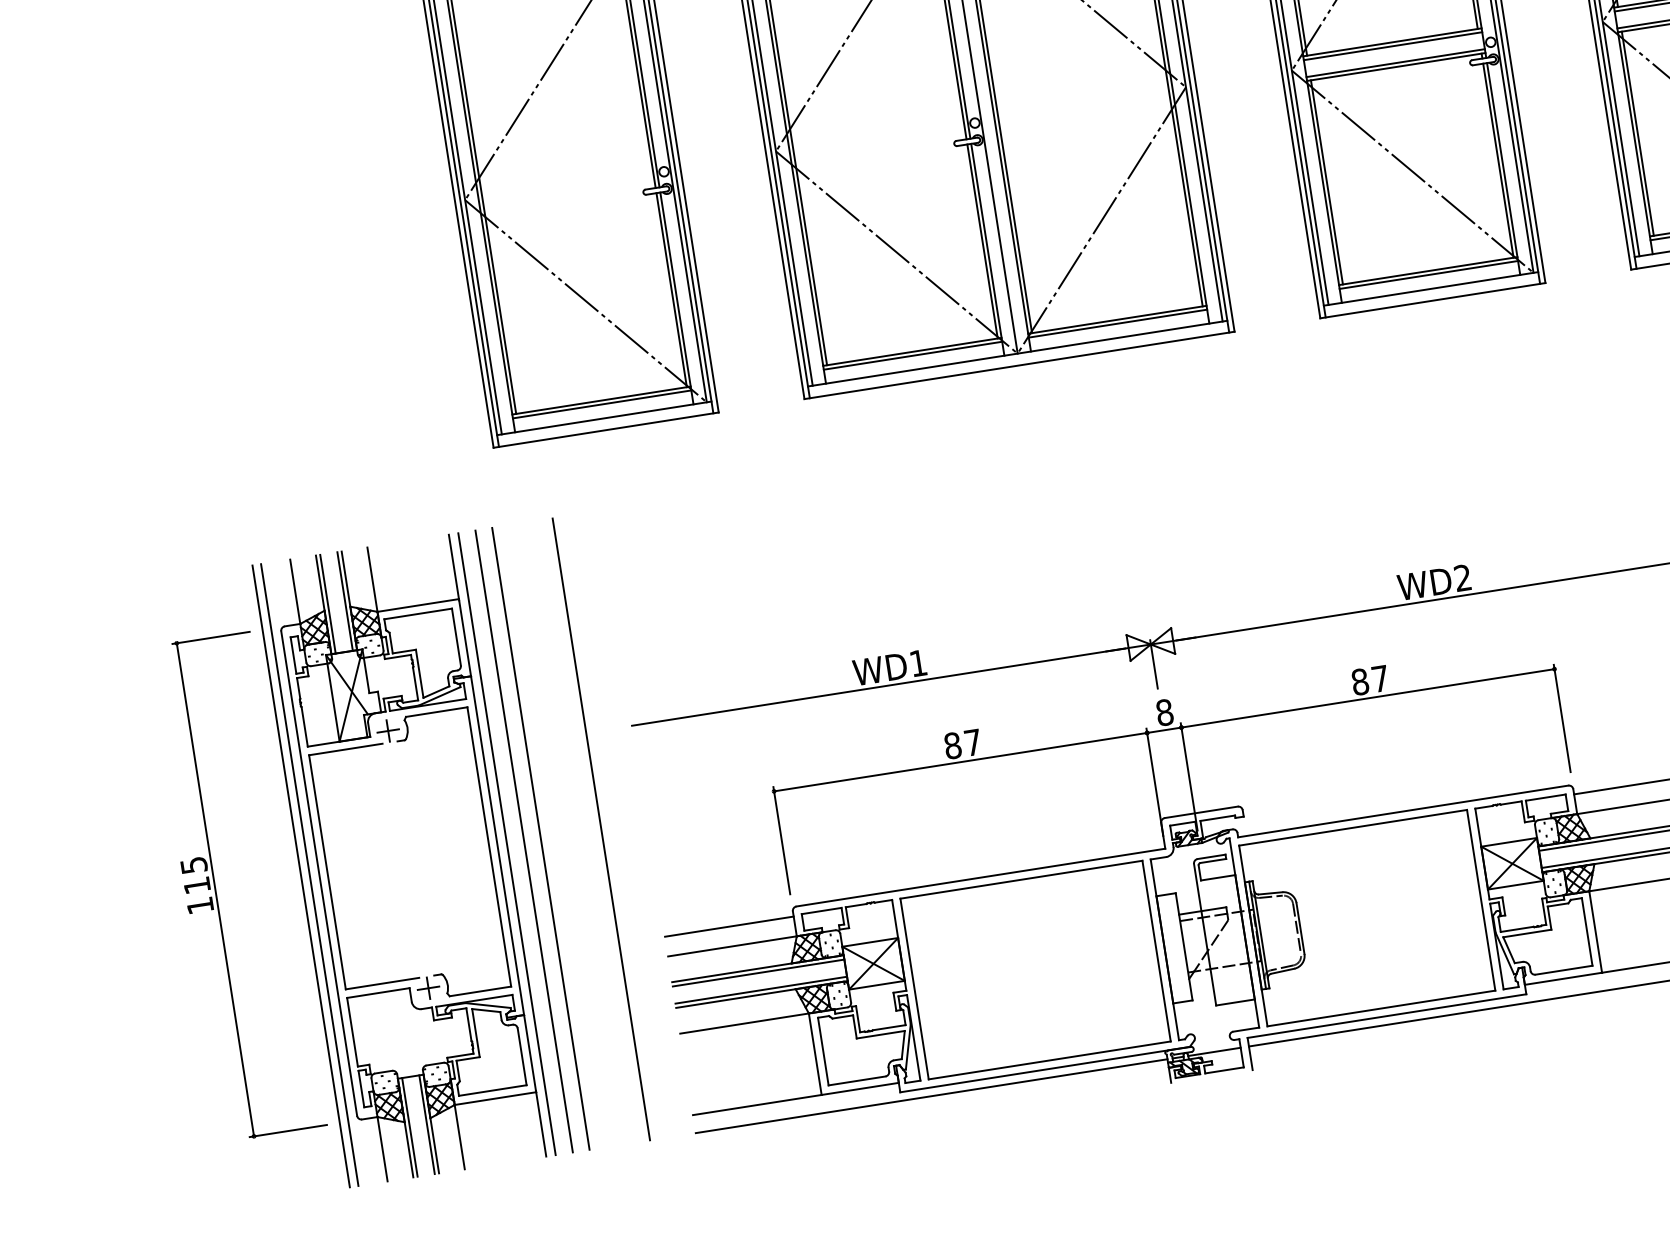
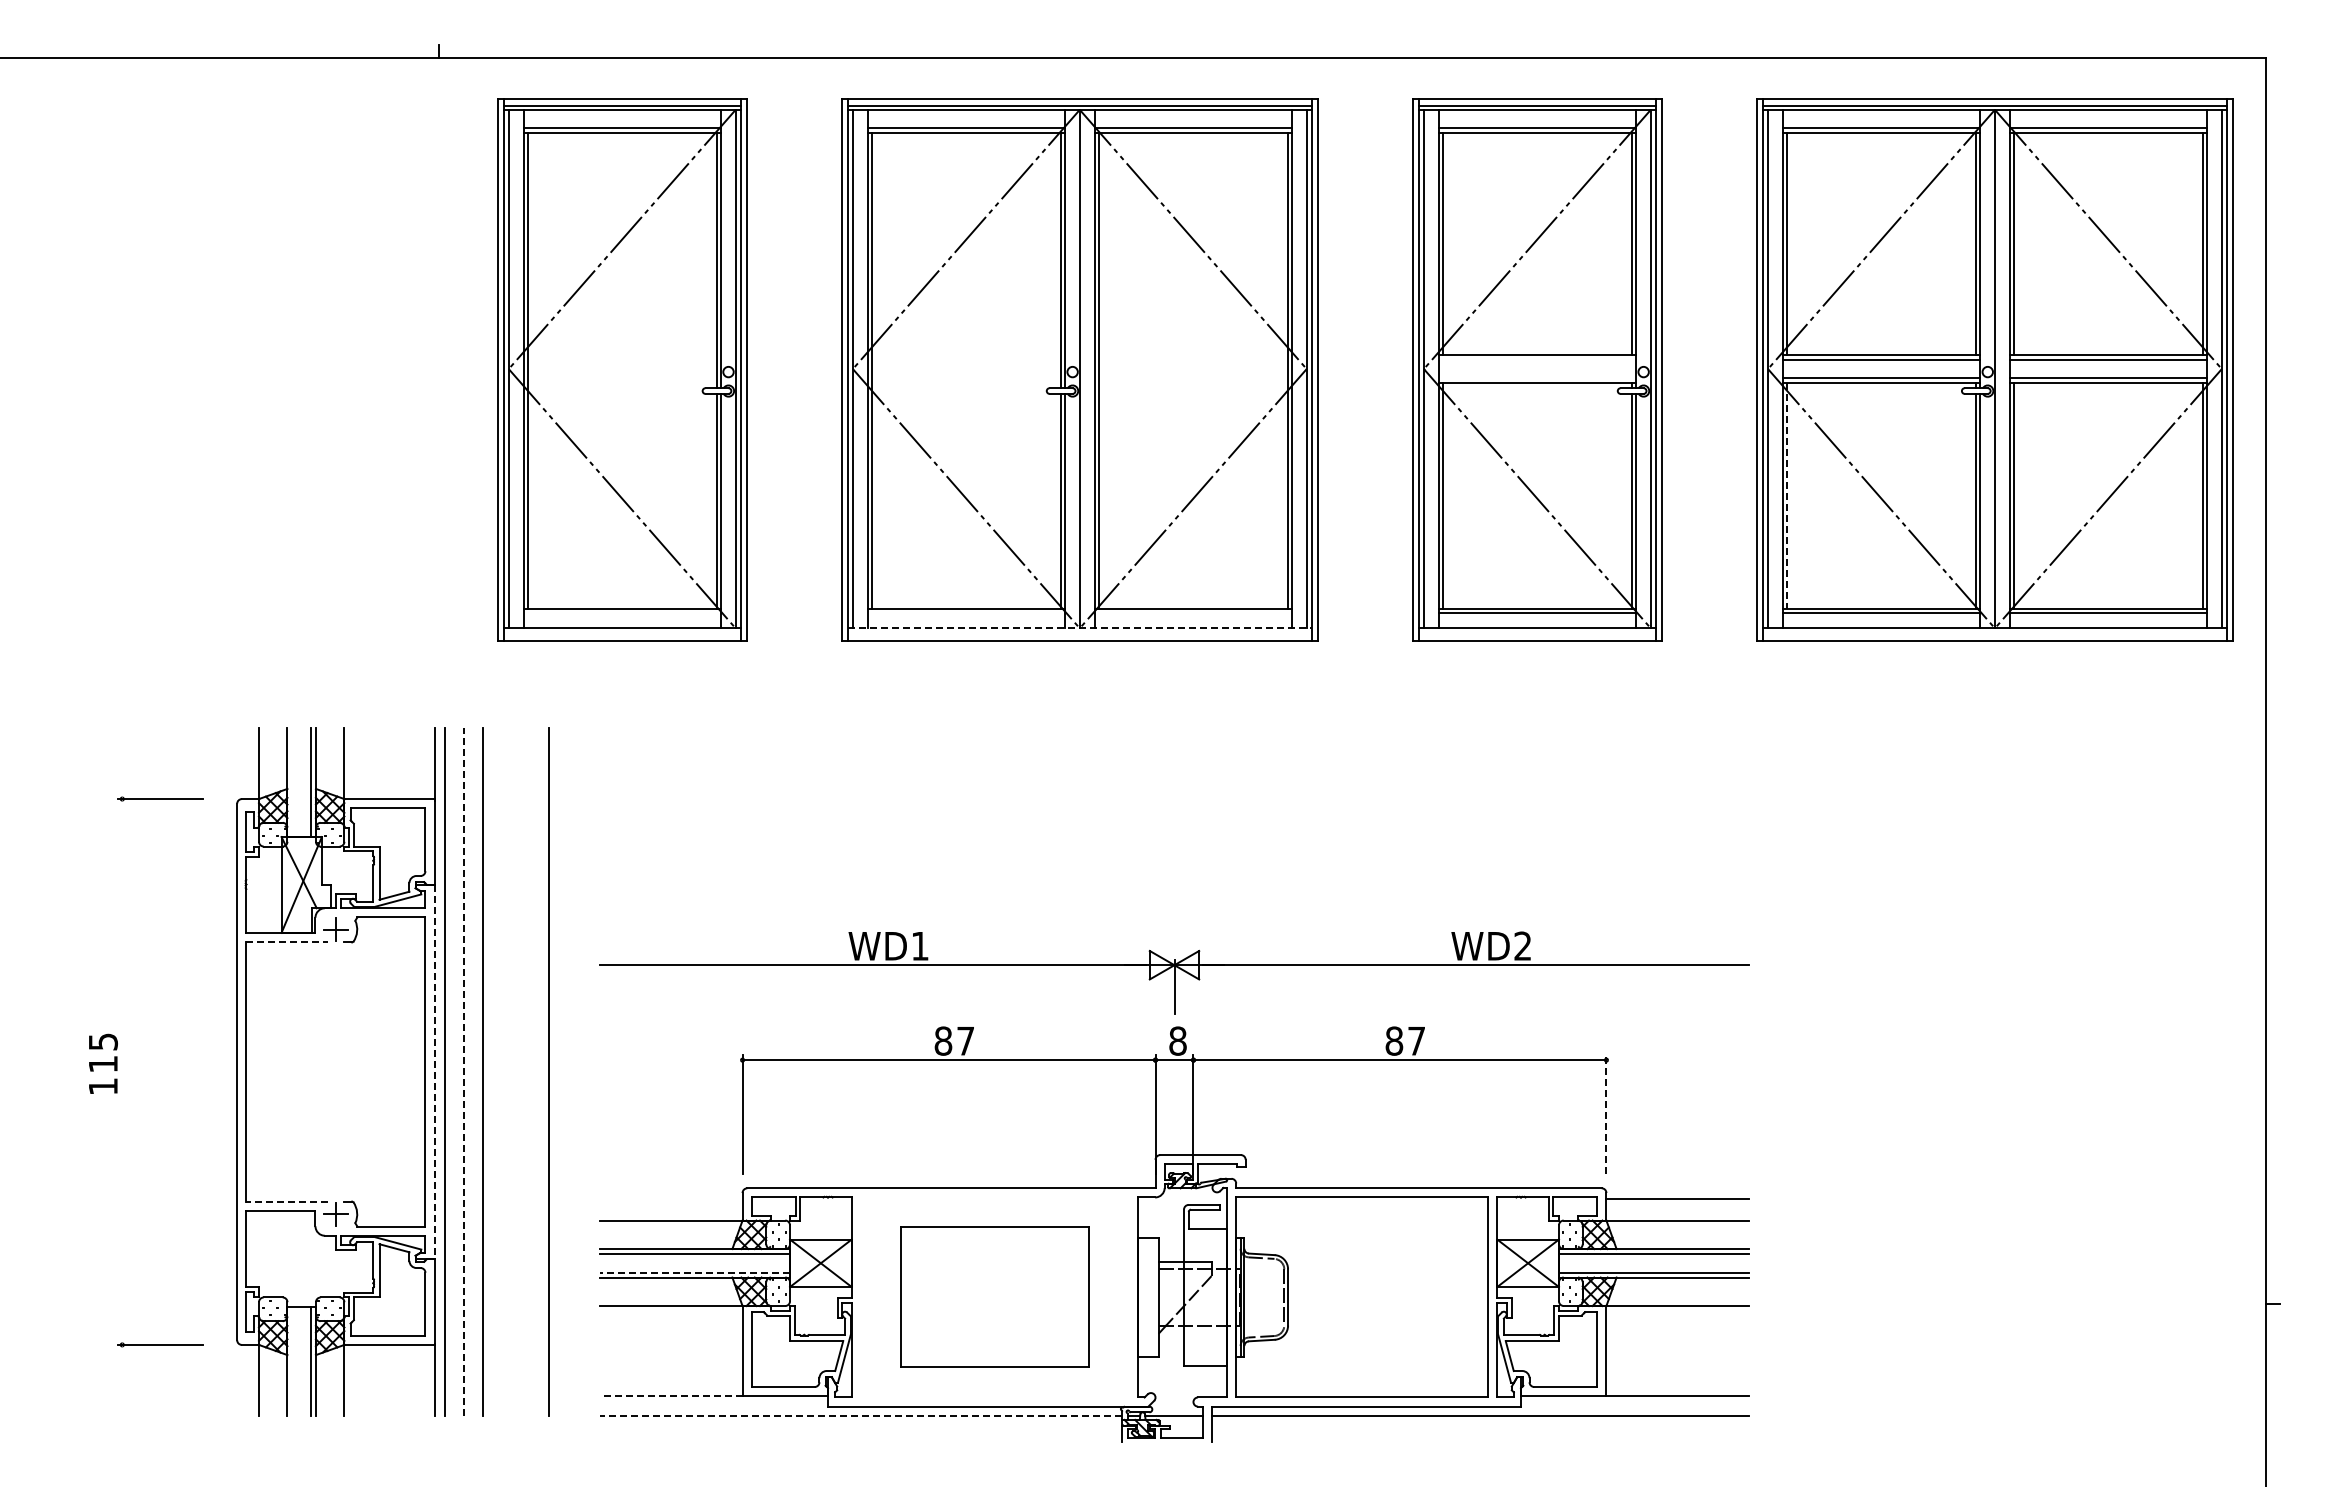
line: (1393, 45) -> (1537, 359), removed
line: (1395, 63) -> (1537, 378), removed
line: (1638, 133) -> (1787, 495), solid -> dashed
line: (1117, 323) -> (1192, 612), removed
line: (1018, 353) -> (1080, 628), solid -> dashed
line: (913, 355) -> (966, 612), removed
line: (601, 404) -> (621, 612), removed
line: (328, 604) -> (292, 782), removed
line: (1562, 718) -> (1606, 1114), solid -> dashed
line: (345, 749) -> (286, 942), solid -> dashed
line: (524, 840) -> (464, 1071), solid -> dashed
line: (497, 846) -> (434, 1072), solid -> dashed
line: (309, 874) -> (226, 1071), removed
line: (301, 875) -> (217, 1071), removed
line: (215, 889) -> (122, 1071), removed
line: (729, 926) -> (671, 1198), removed
part: (1035, 969) -> (994, 1296), size x0.7
line: (382, 983) -> (286, 1201), solid -> dashed
line: (761, 989) -> (695, 1272), solid -> dashed
line: (931, 1096) -> (860, 1416), solid -> dashed
line: (756, 1105) -> (670, 1396), solid -> dashed
line: (410, 1127) -> (292, 1361), removed

